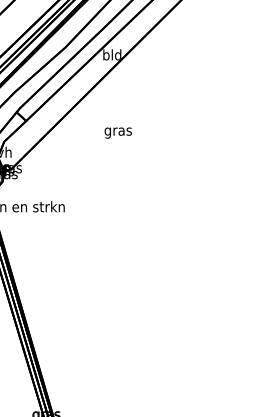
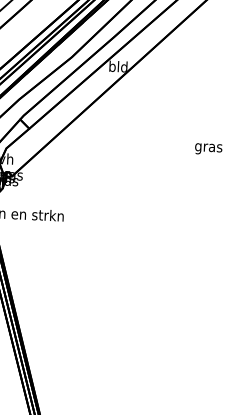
text: (117, 132) -> (207, 148), moved

